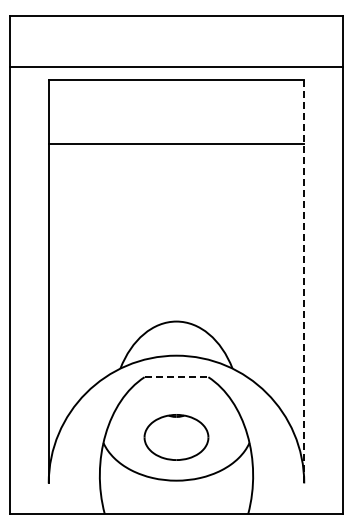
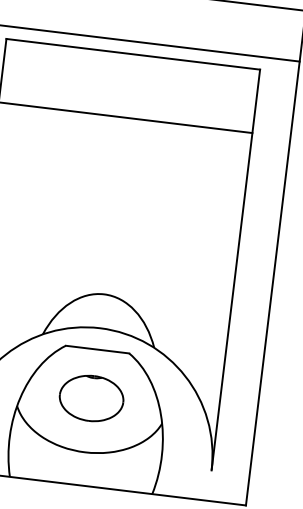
line: (304, 281) -> (236, 269), dashed -> solid
line: (176, 377) -> (97, 349), dashed -> solid
part: (176, 437) -> (91, 398), moved

